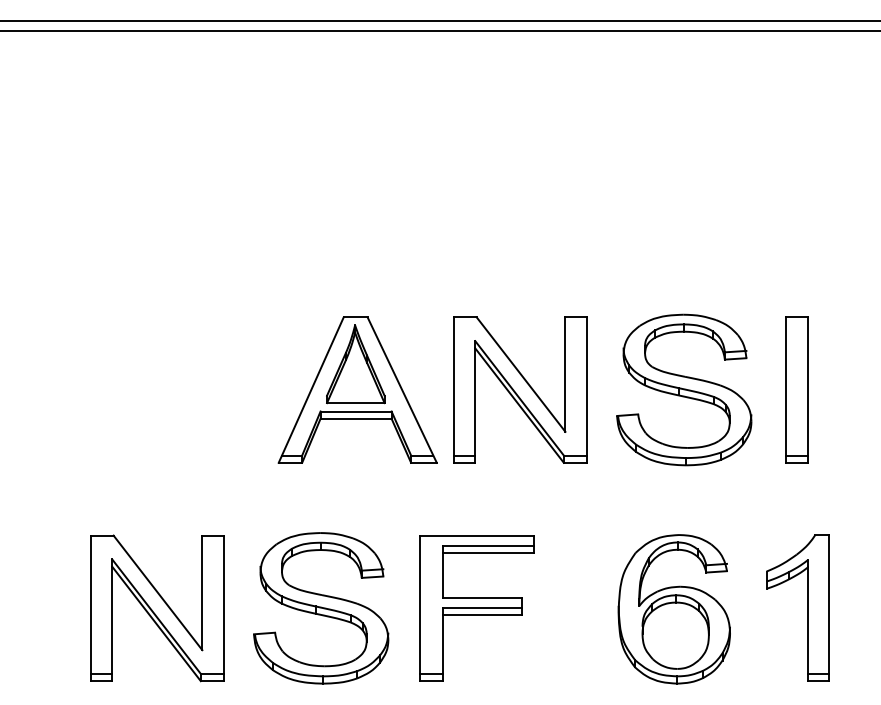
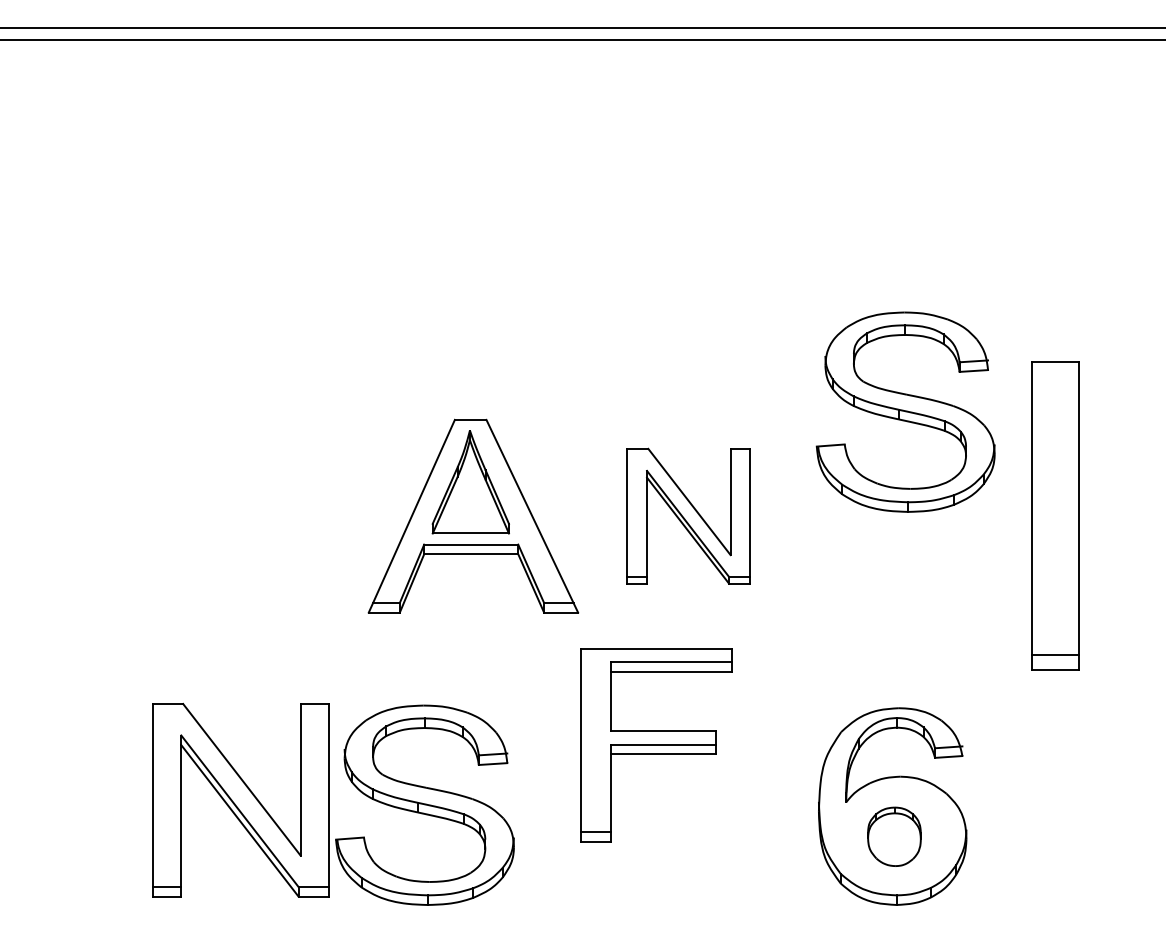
part: (684, 389) -> (905, 411), moved
part: (520, 390) -> (688, 516), size x0.7
part: (797, 390) -> (1055, 516), size x1.6
part: (156, 607) -> (240, 799), moved
part: (807, 607) -> (1069, 804), removed
part: (477, 608) -> (656, 745), moved
part: (675, 631) -> (894, 836), size x0.6

